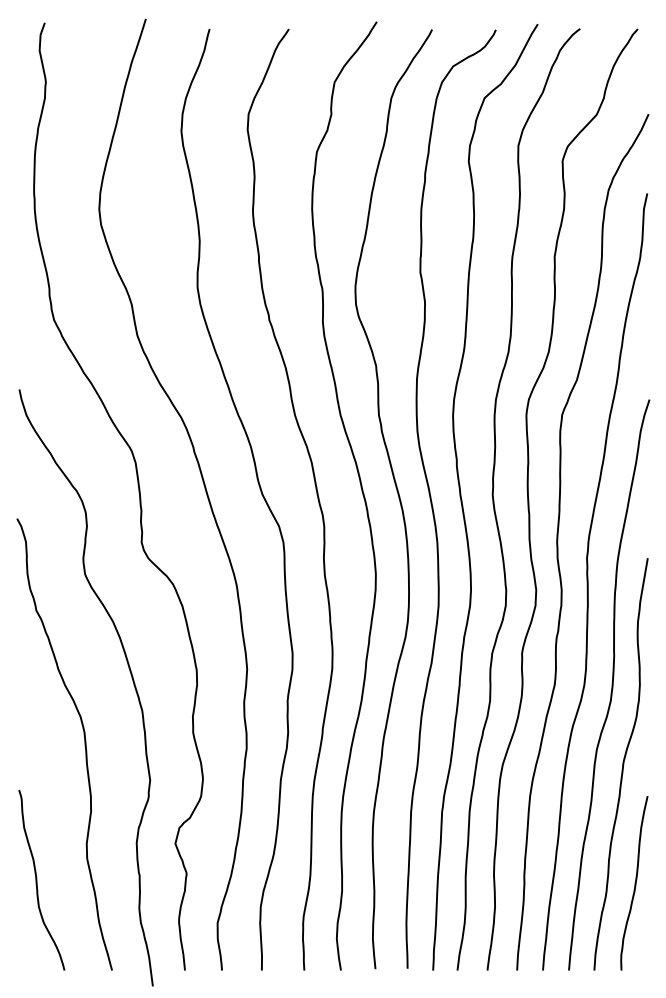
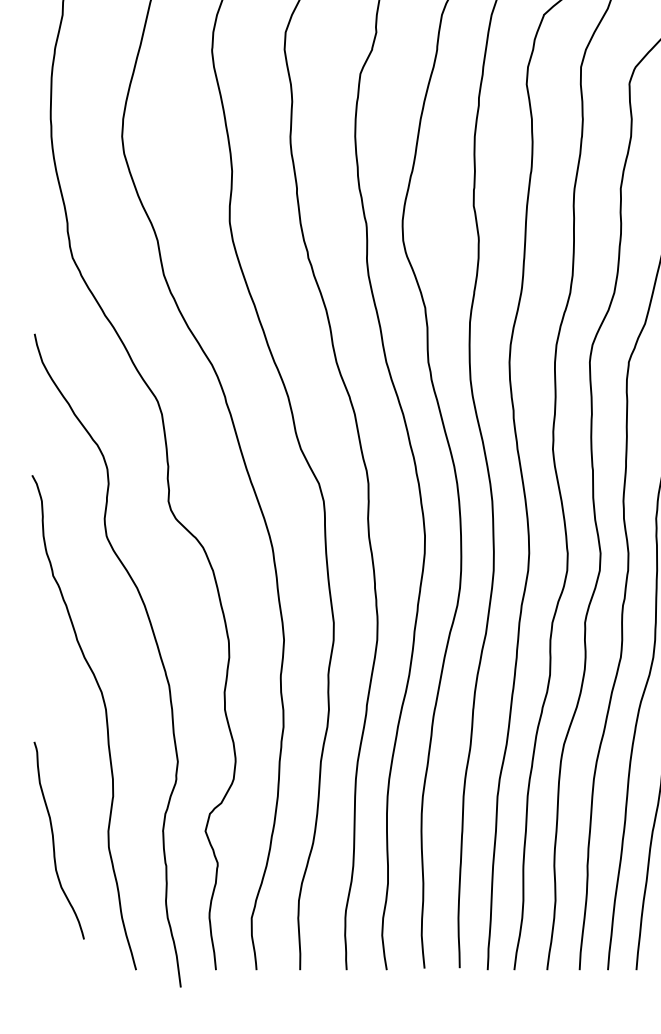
curve: (37, 880) -> (54, 840), moved

